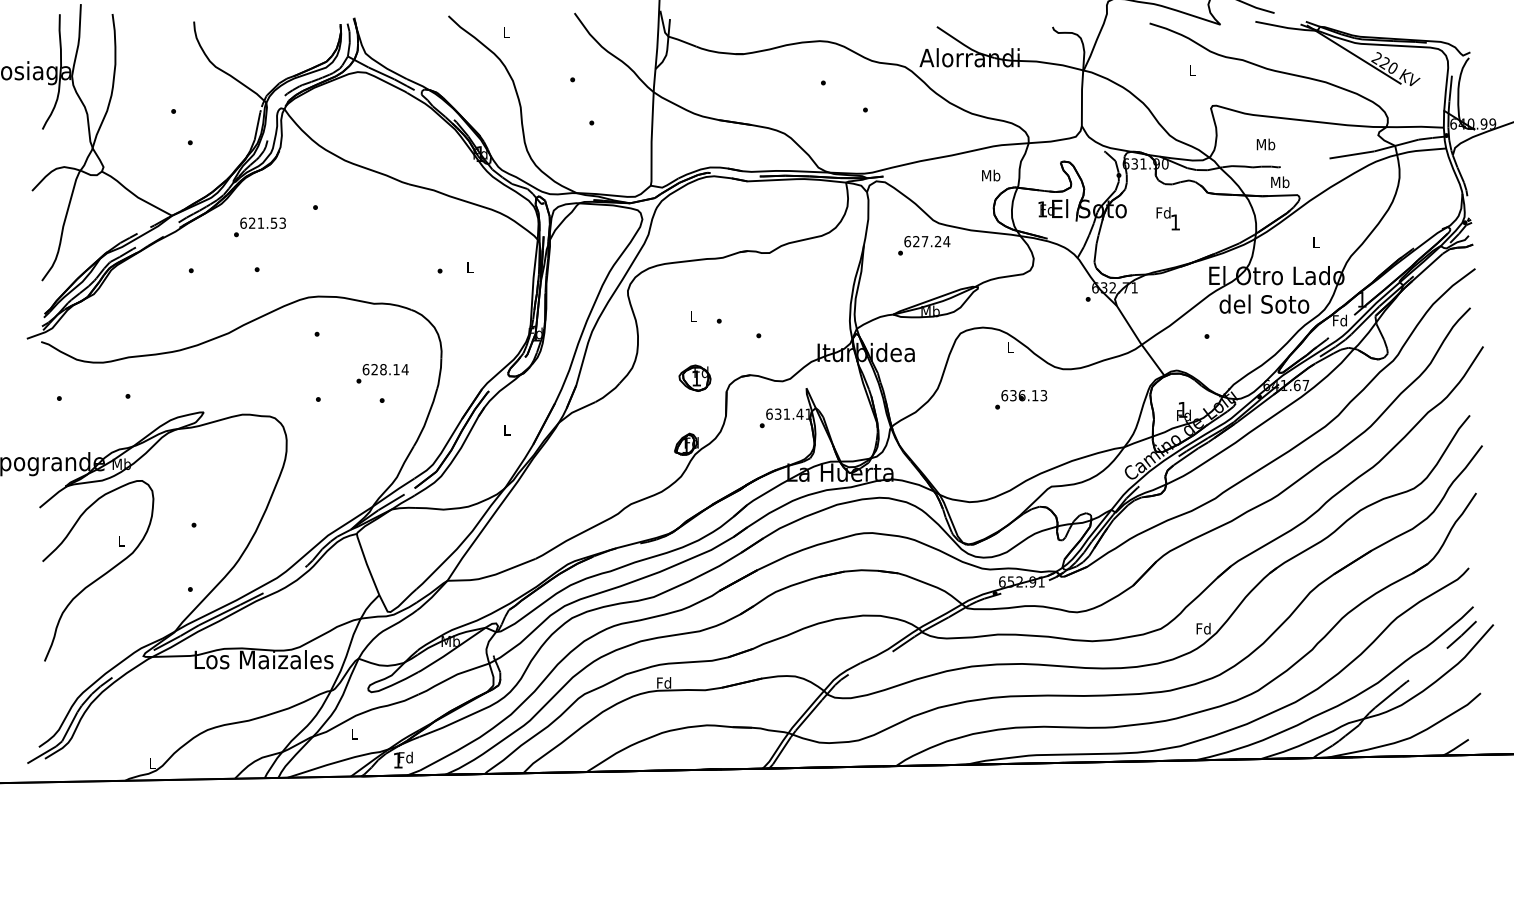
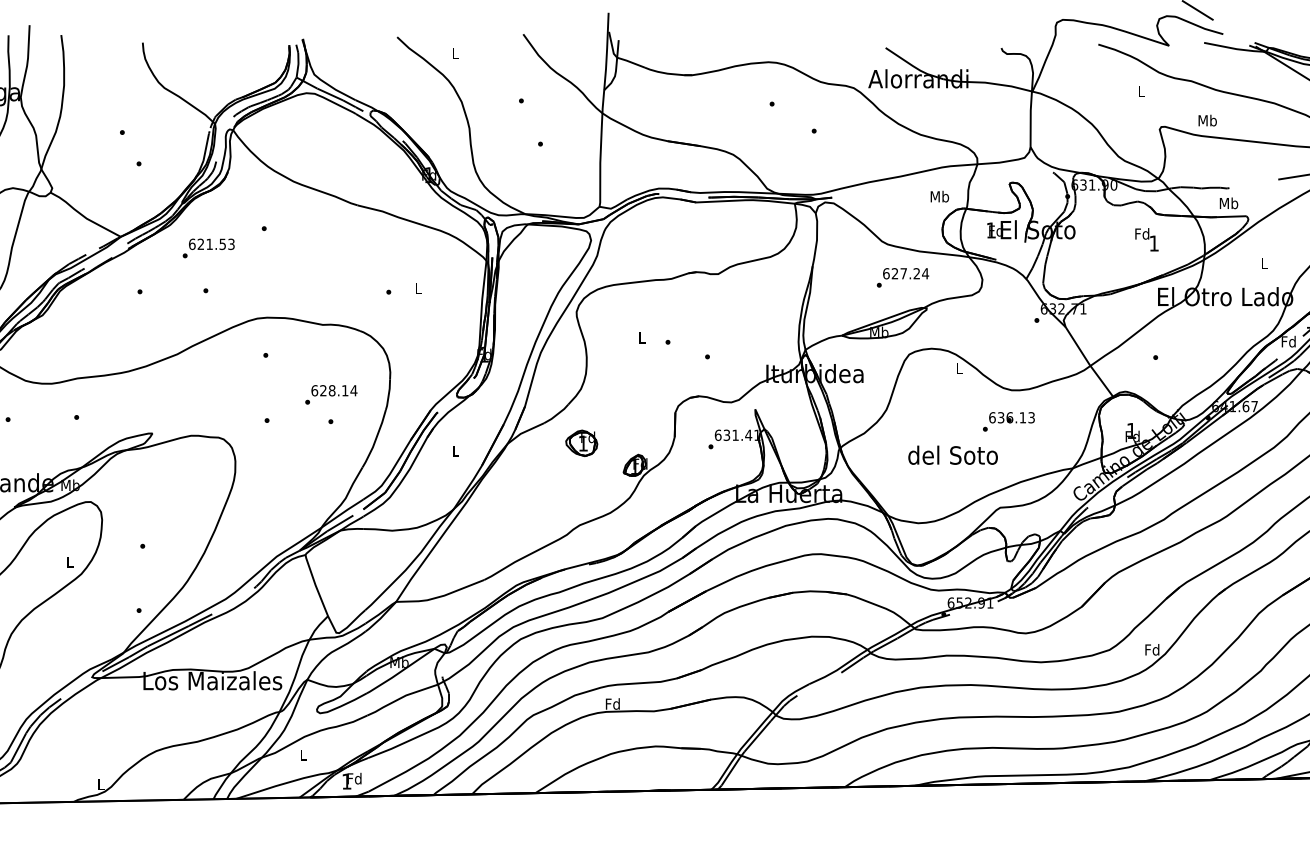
text: (1265, 144) -> (1207, 120), moved
text: (1167, 218) -> (1146, 239), moved
text: (924, 245) -> (903, 277), moved
text: (1264, 303) -> (953, 454), moved
part: (694, 377) -> (581, 442), moved
text: (1021, 399) -> (1009, 421), moved

